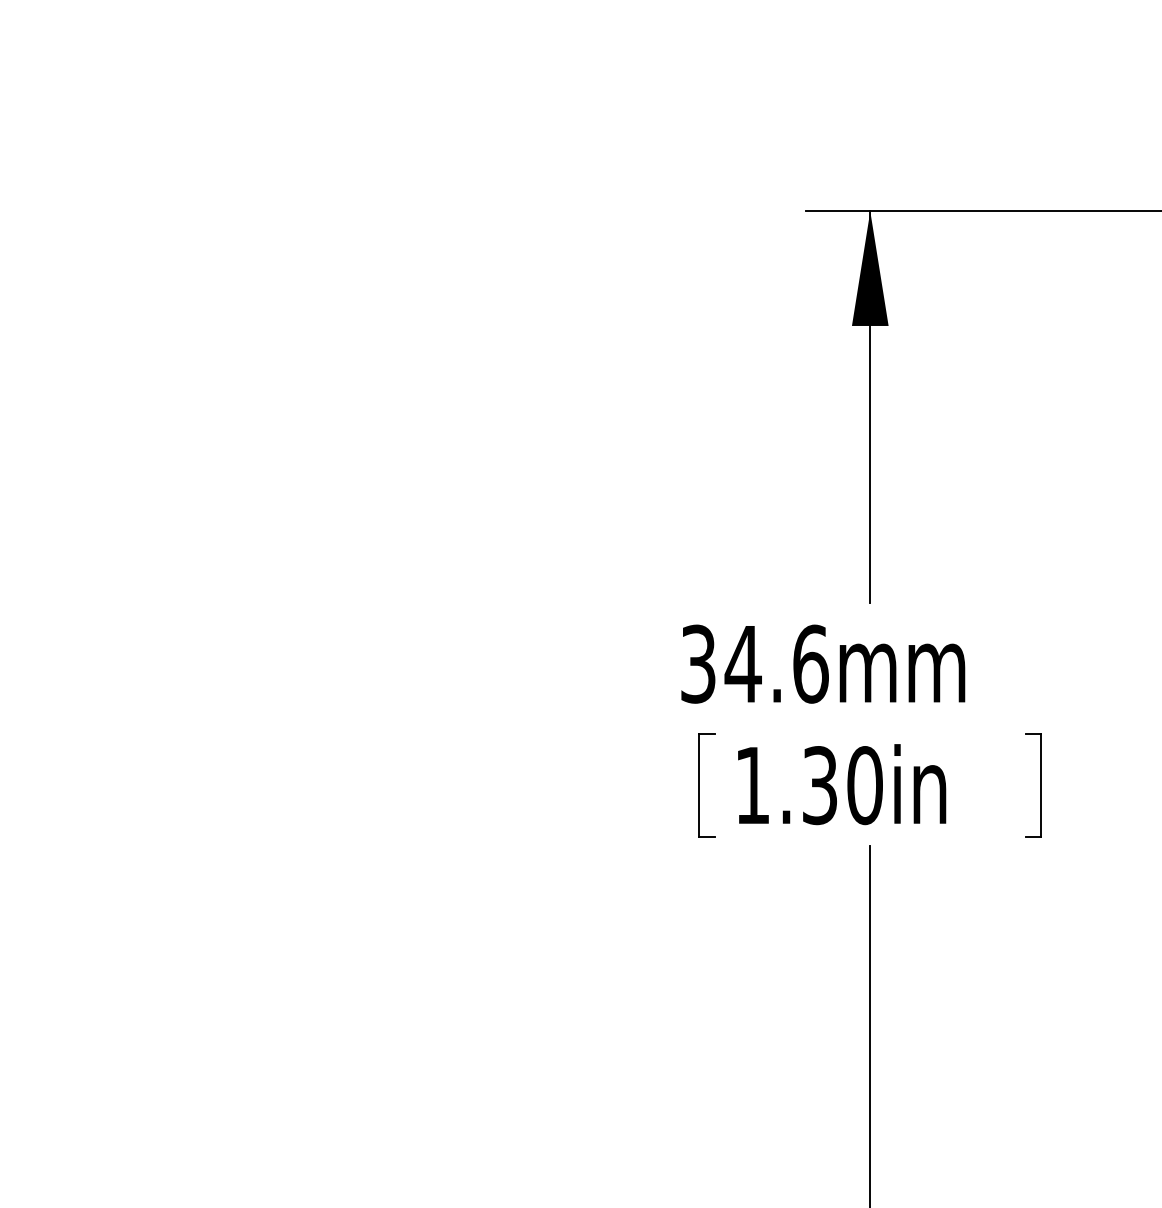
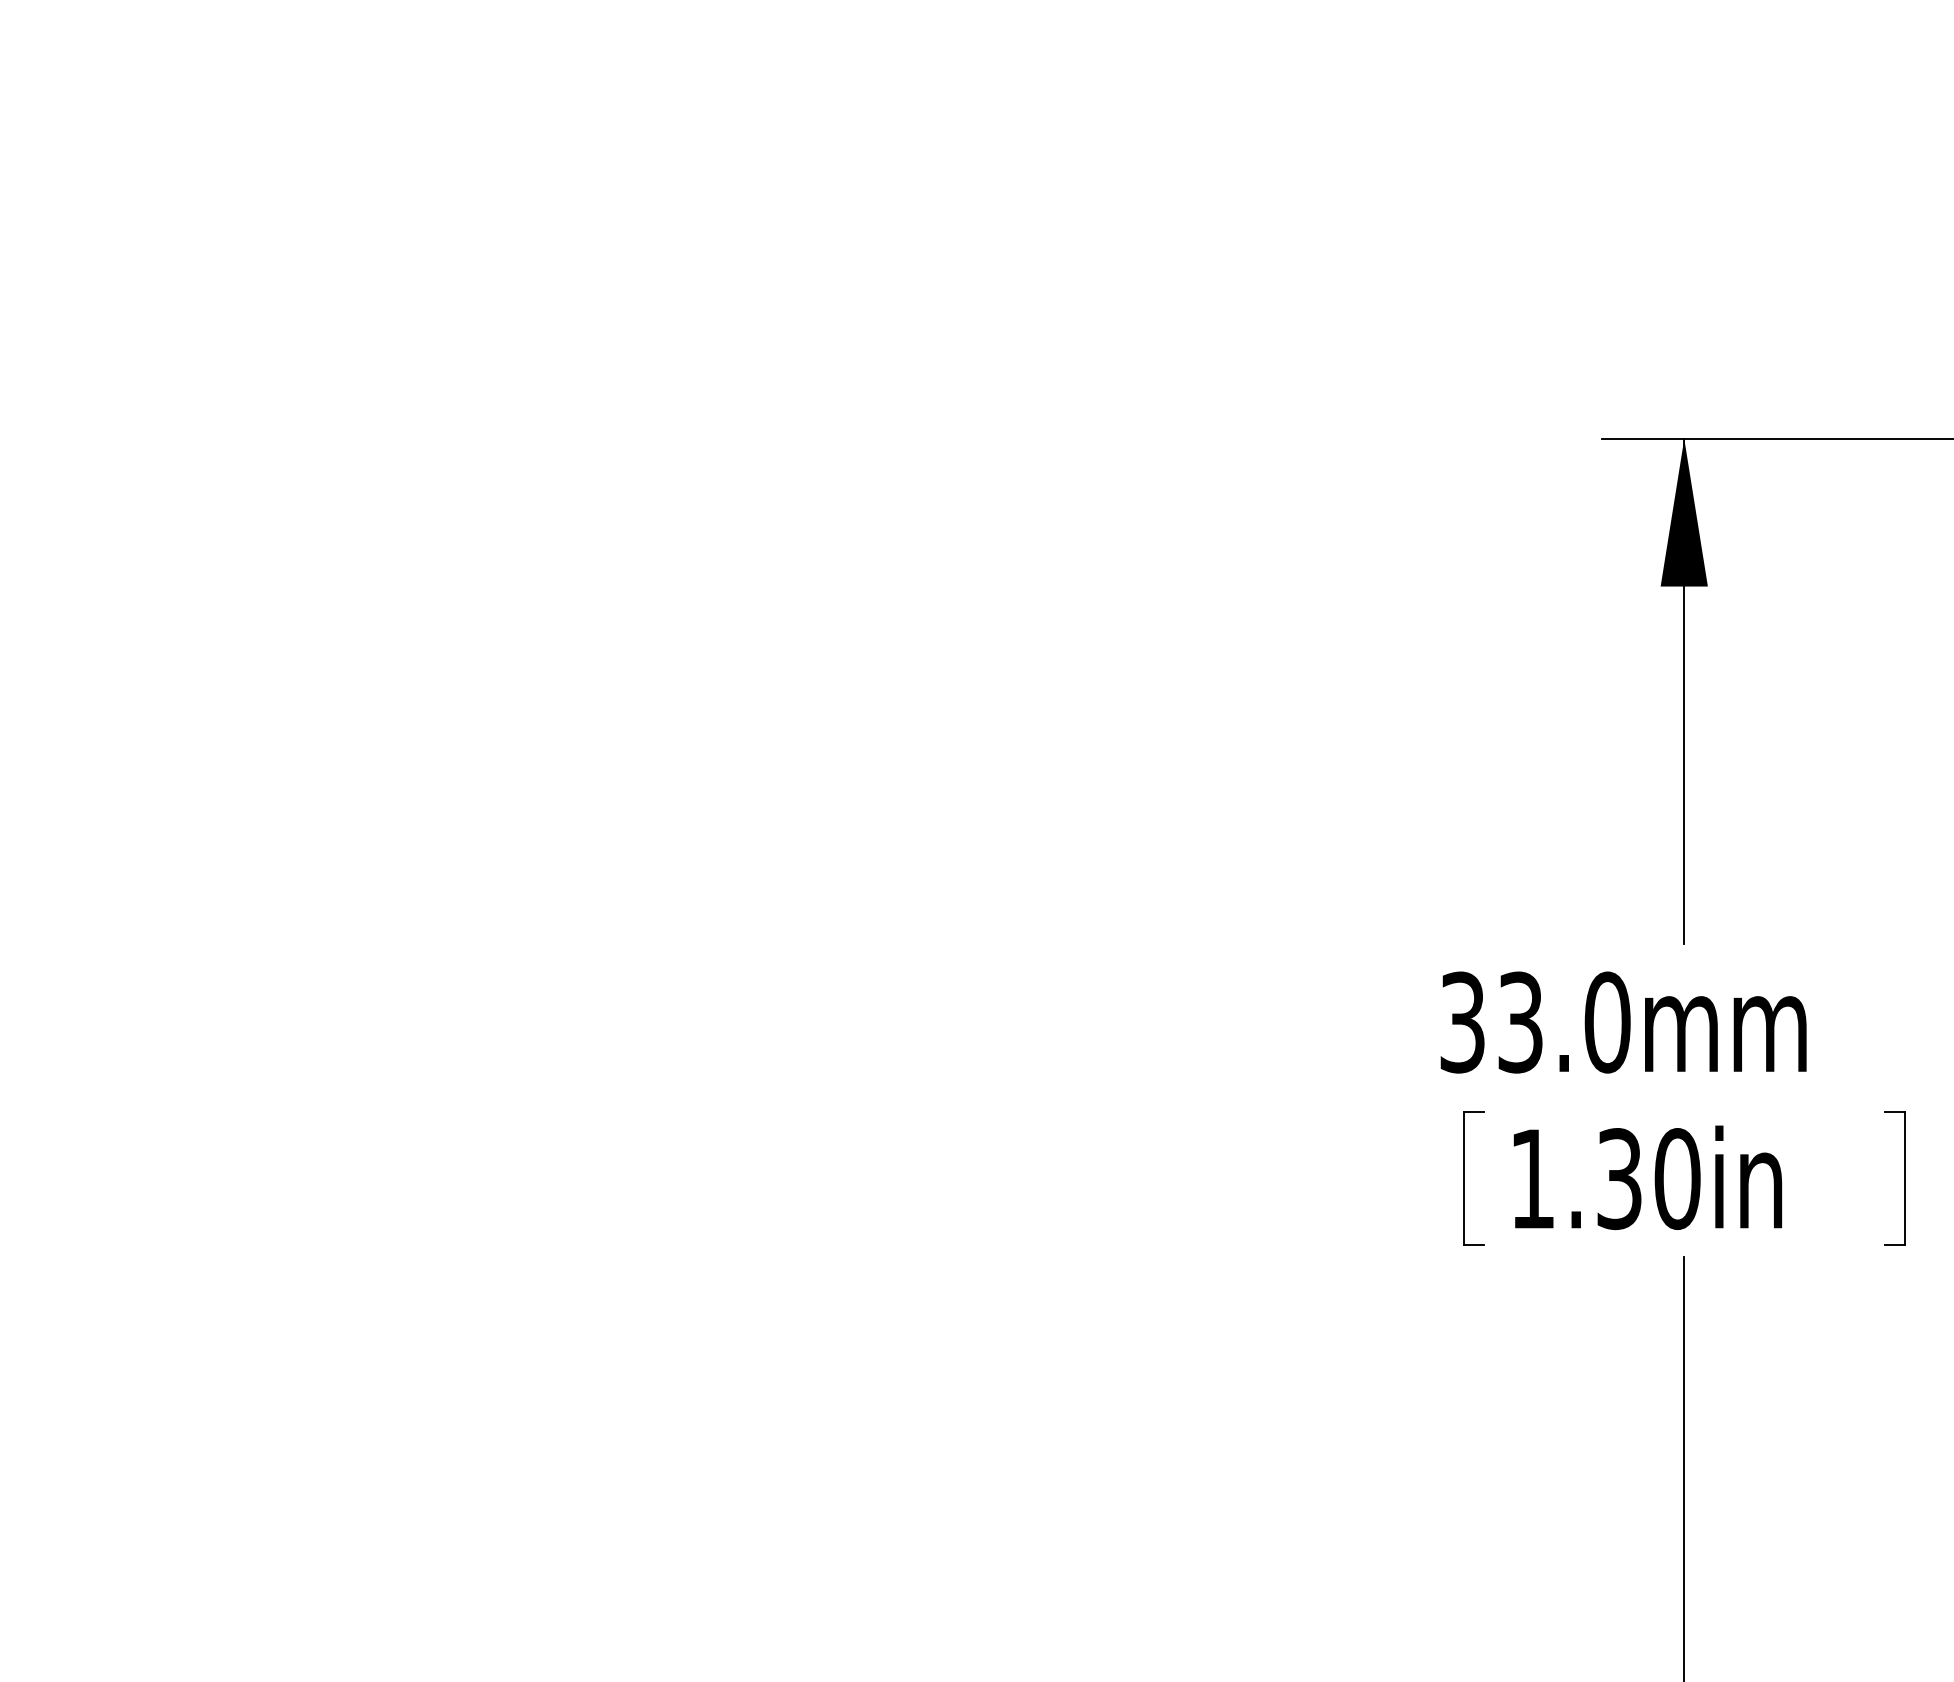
text: (776, 664) -> (1563, 1022), 34.6mm -> 33.0mm

